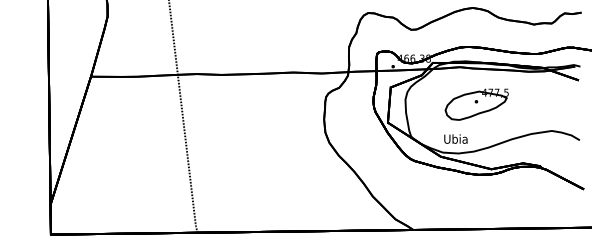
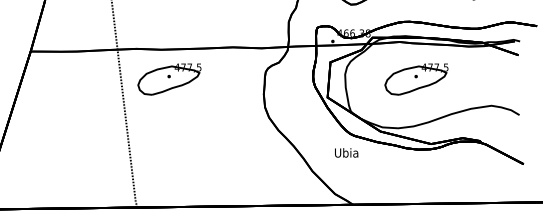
part: (229, 104) -> (169, 79), added
text: (455, 138) -> (346, 152), moved

